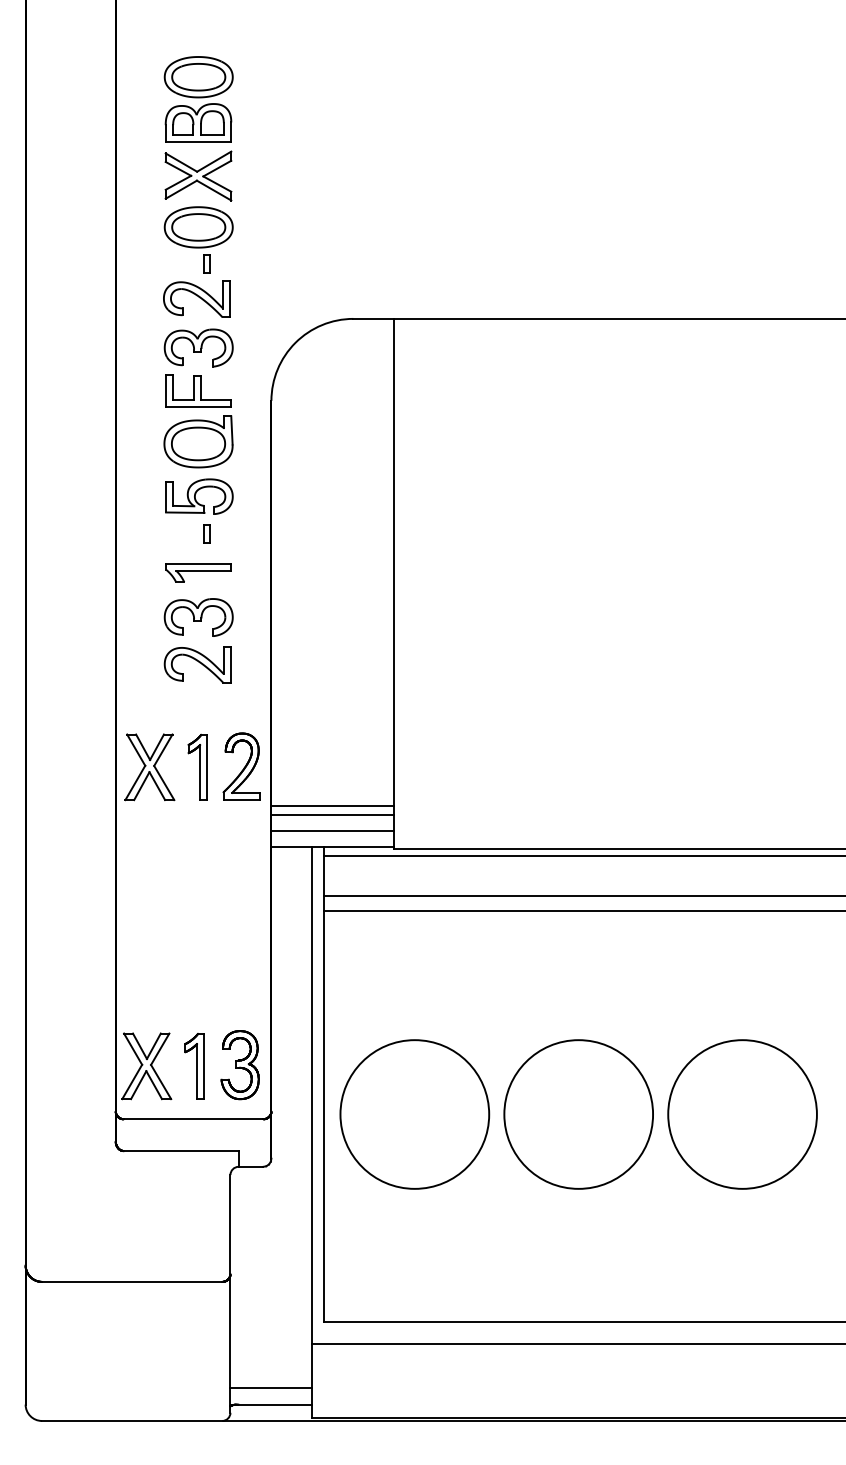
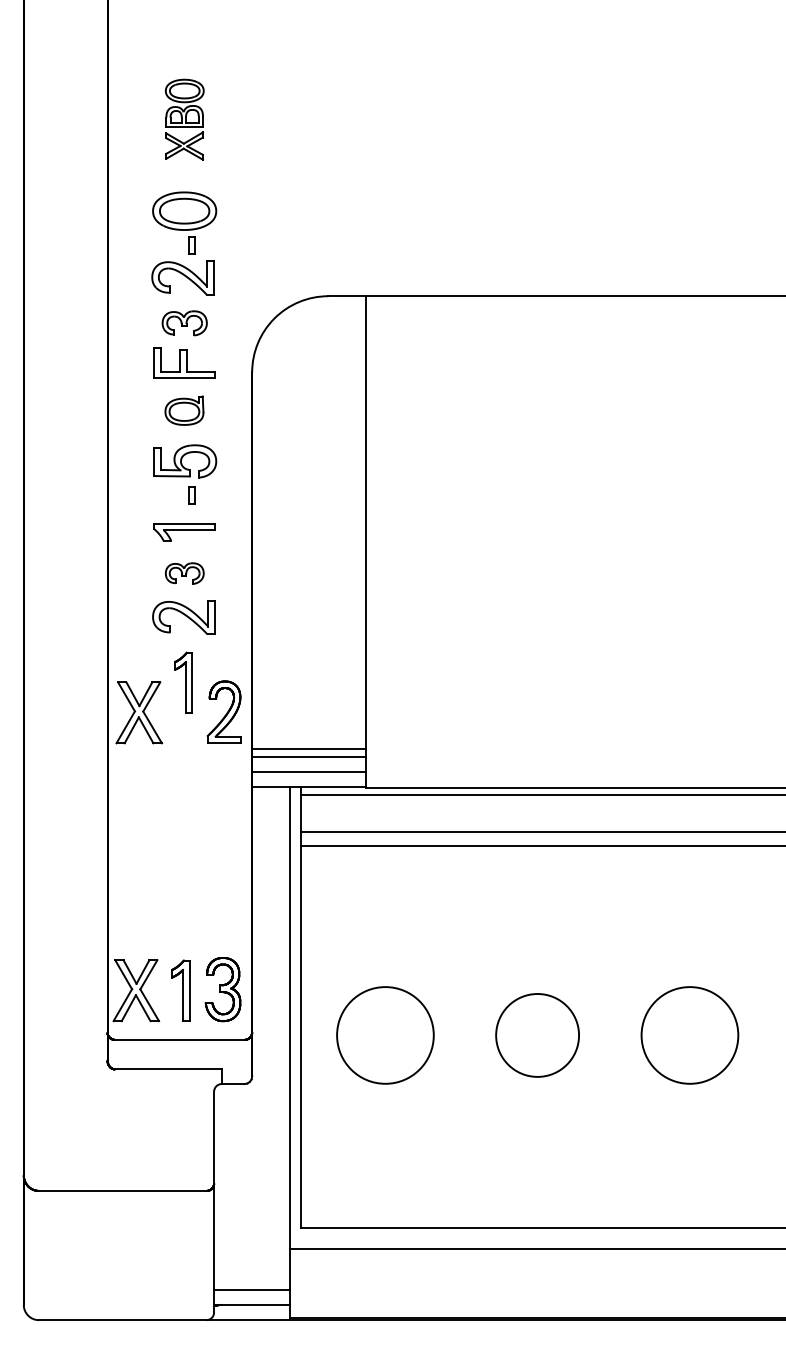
part: (198, 128) -> (184, 119), size x0.6
part: (198, 348) -> (184, 323), size x0.7
part: (198, 441) -> (184, 410), size x0.6
part: (198, 617) -> (184, 573), size x0.6
part: (197, 766) -> (183, 682), moved
circle: (414, 1114) -> (385, 1035), size x0.7
circle: (578, 1114) -> (537, 1035), size x0.6
circle: (742, 1114) -> (689, 1035), size x0.7

